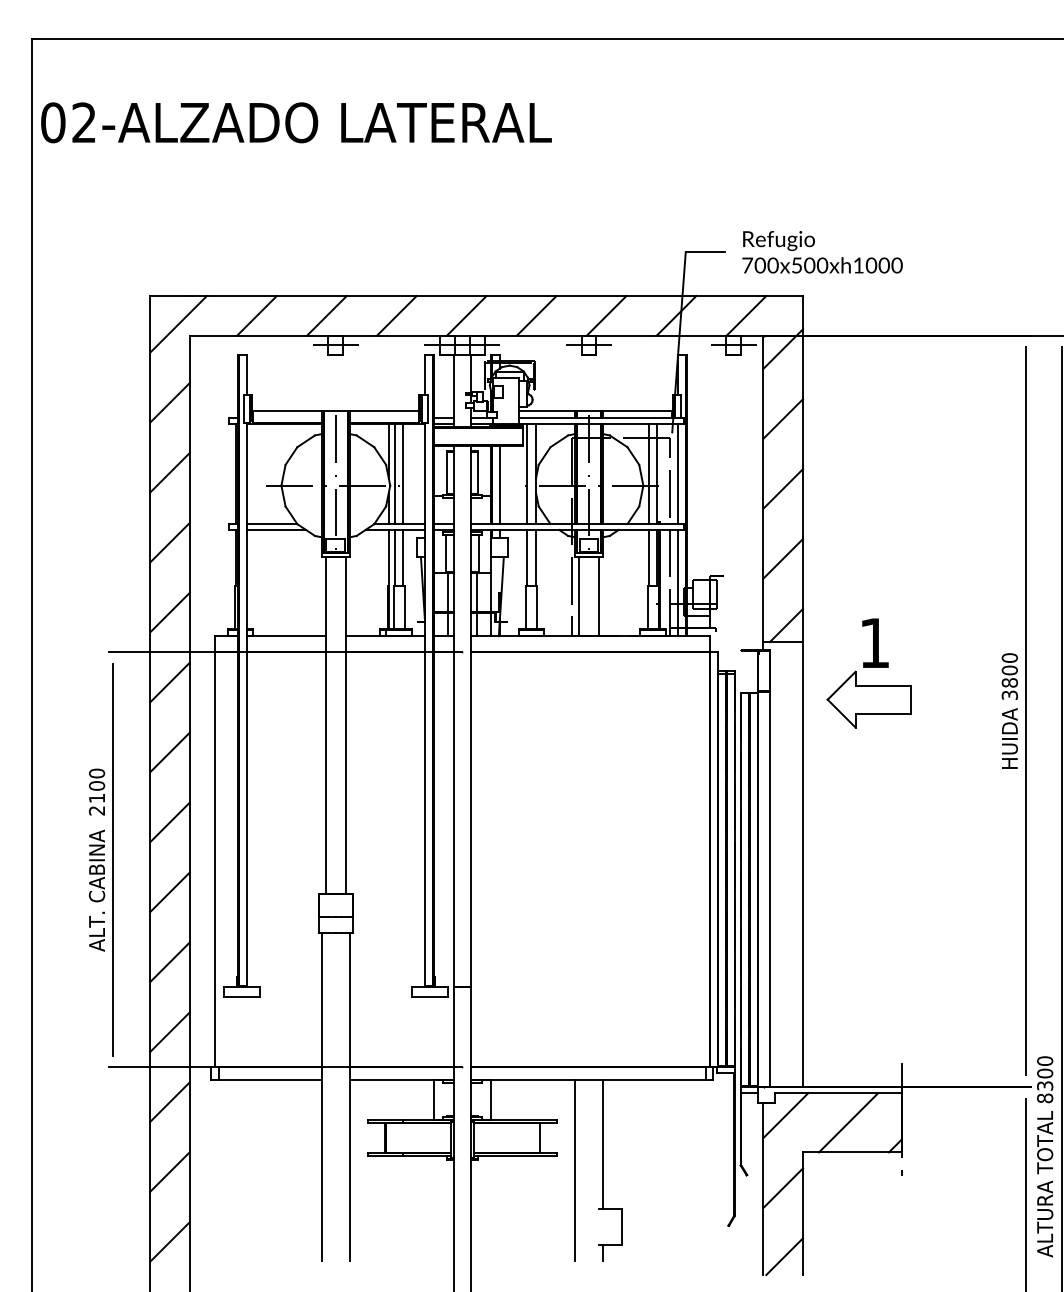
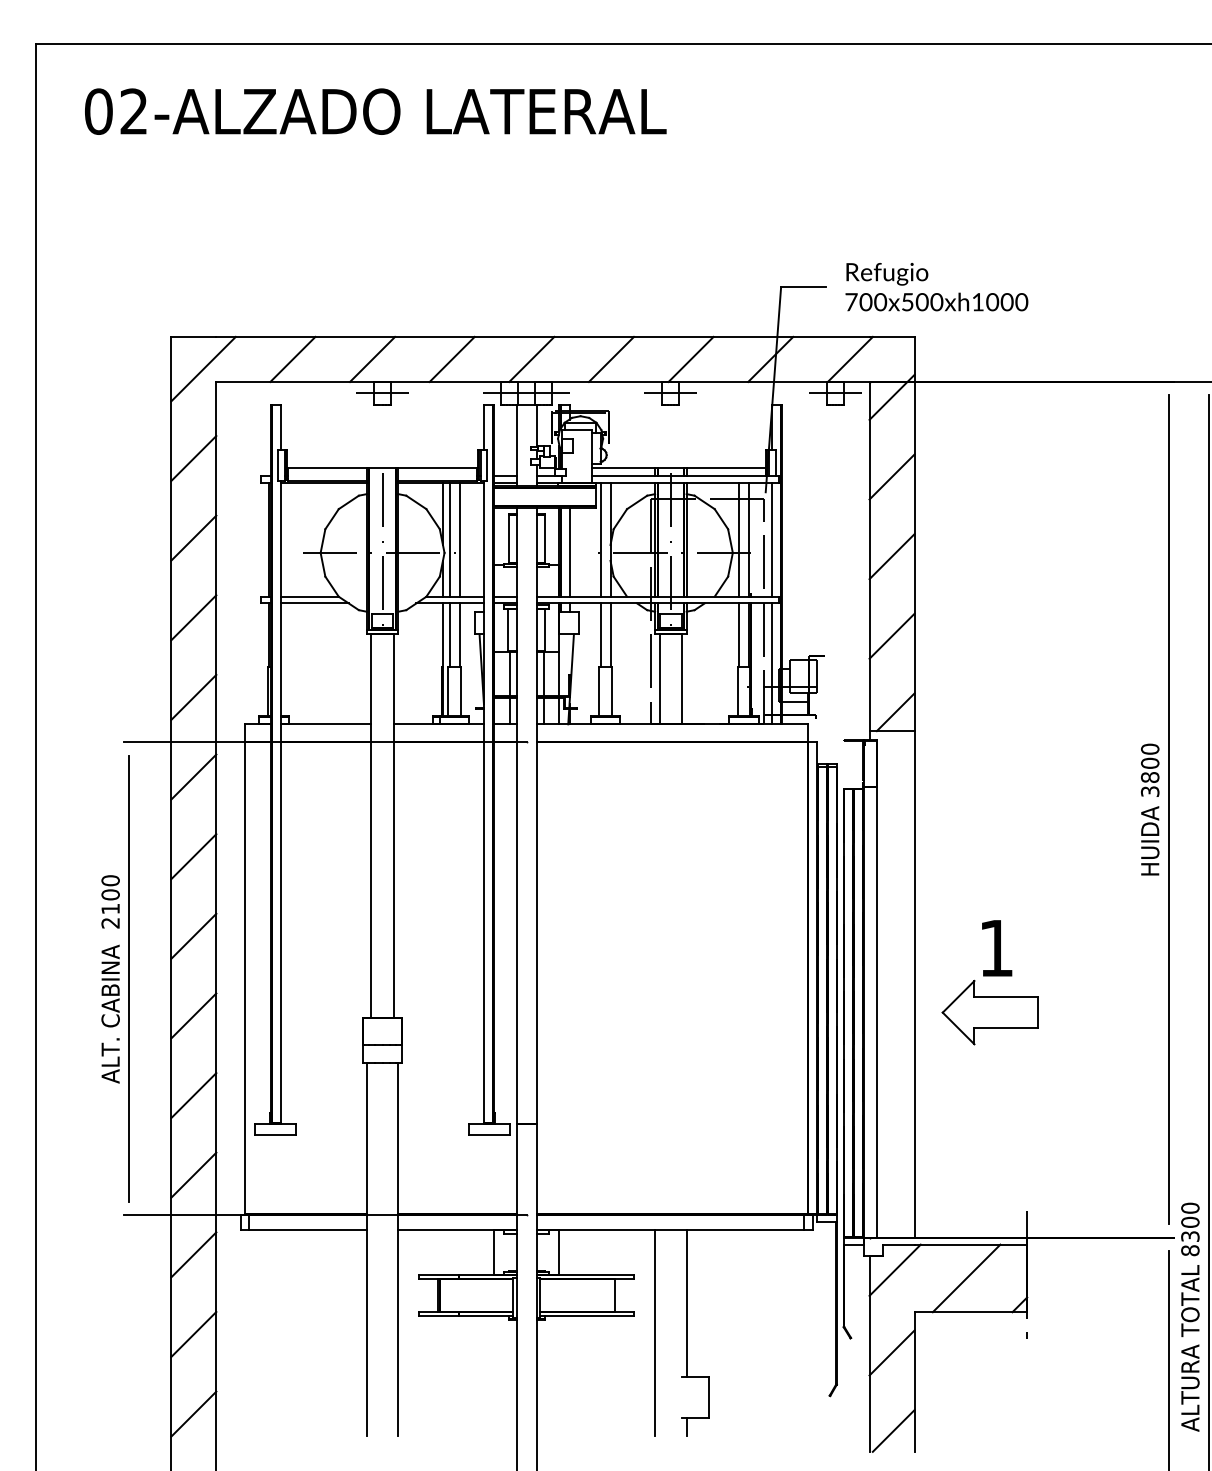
text: (296, 122) -> (375, 111), moved
part: (868, 673) -> (989, 982), moved

